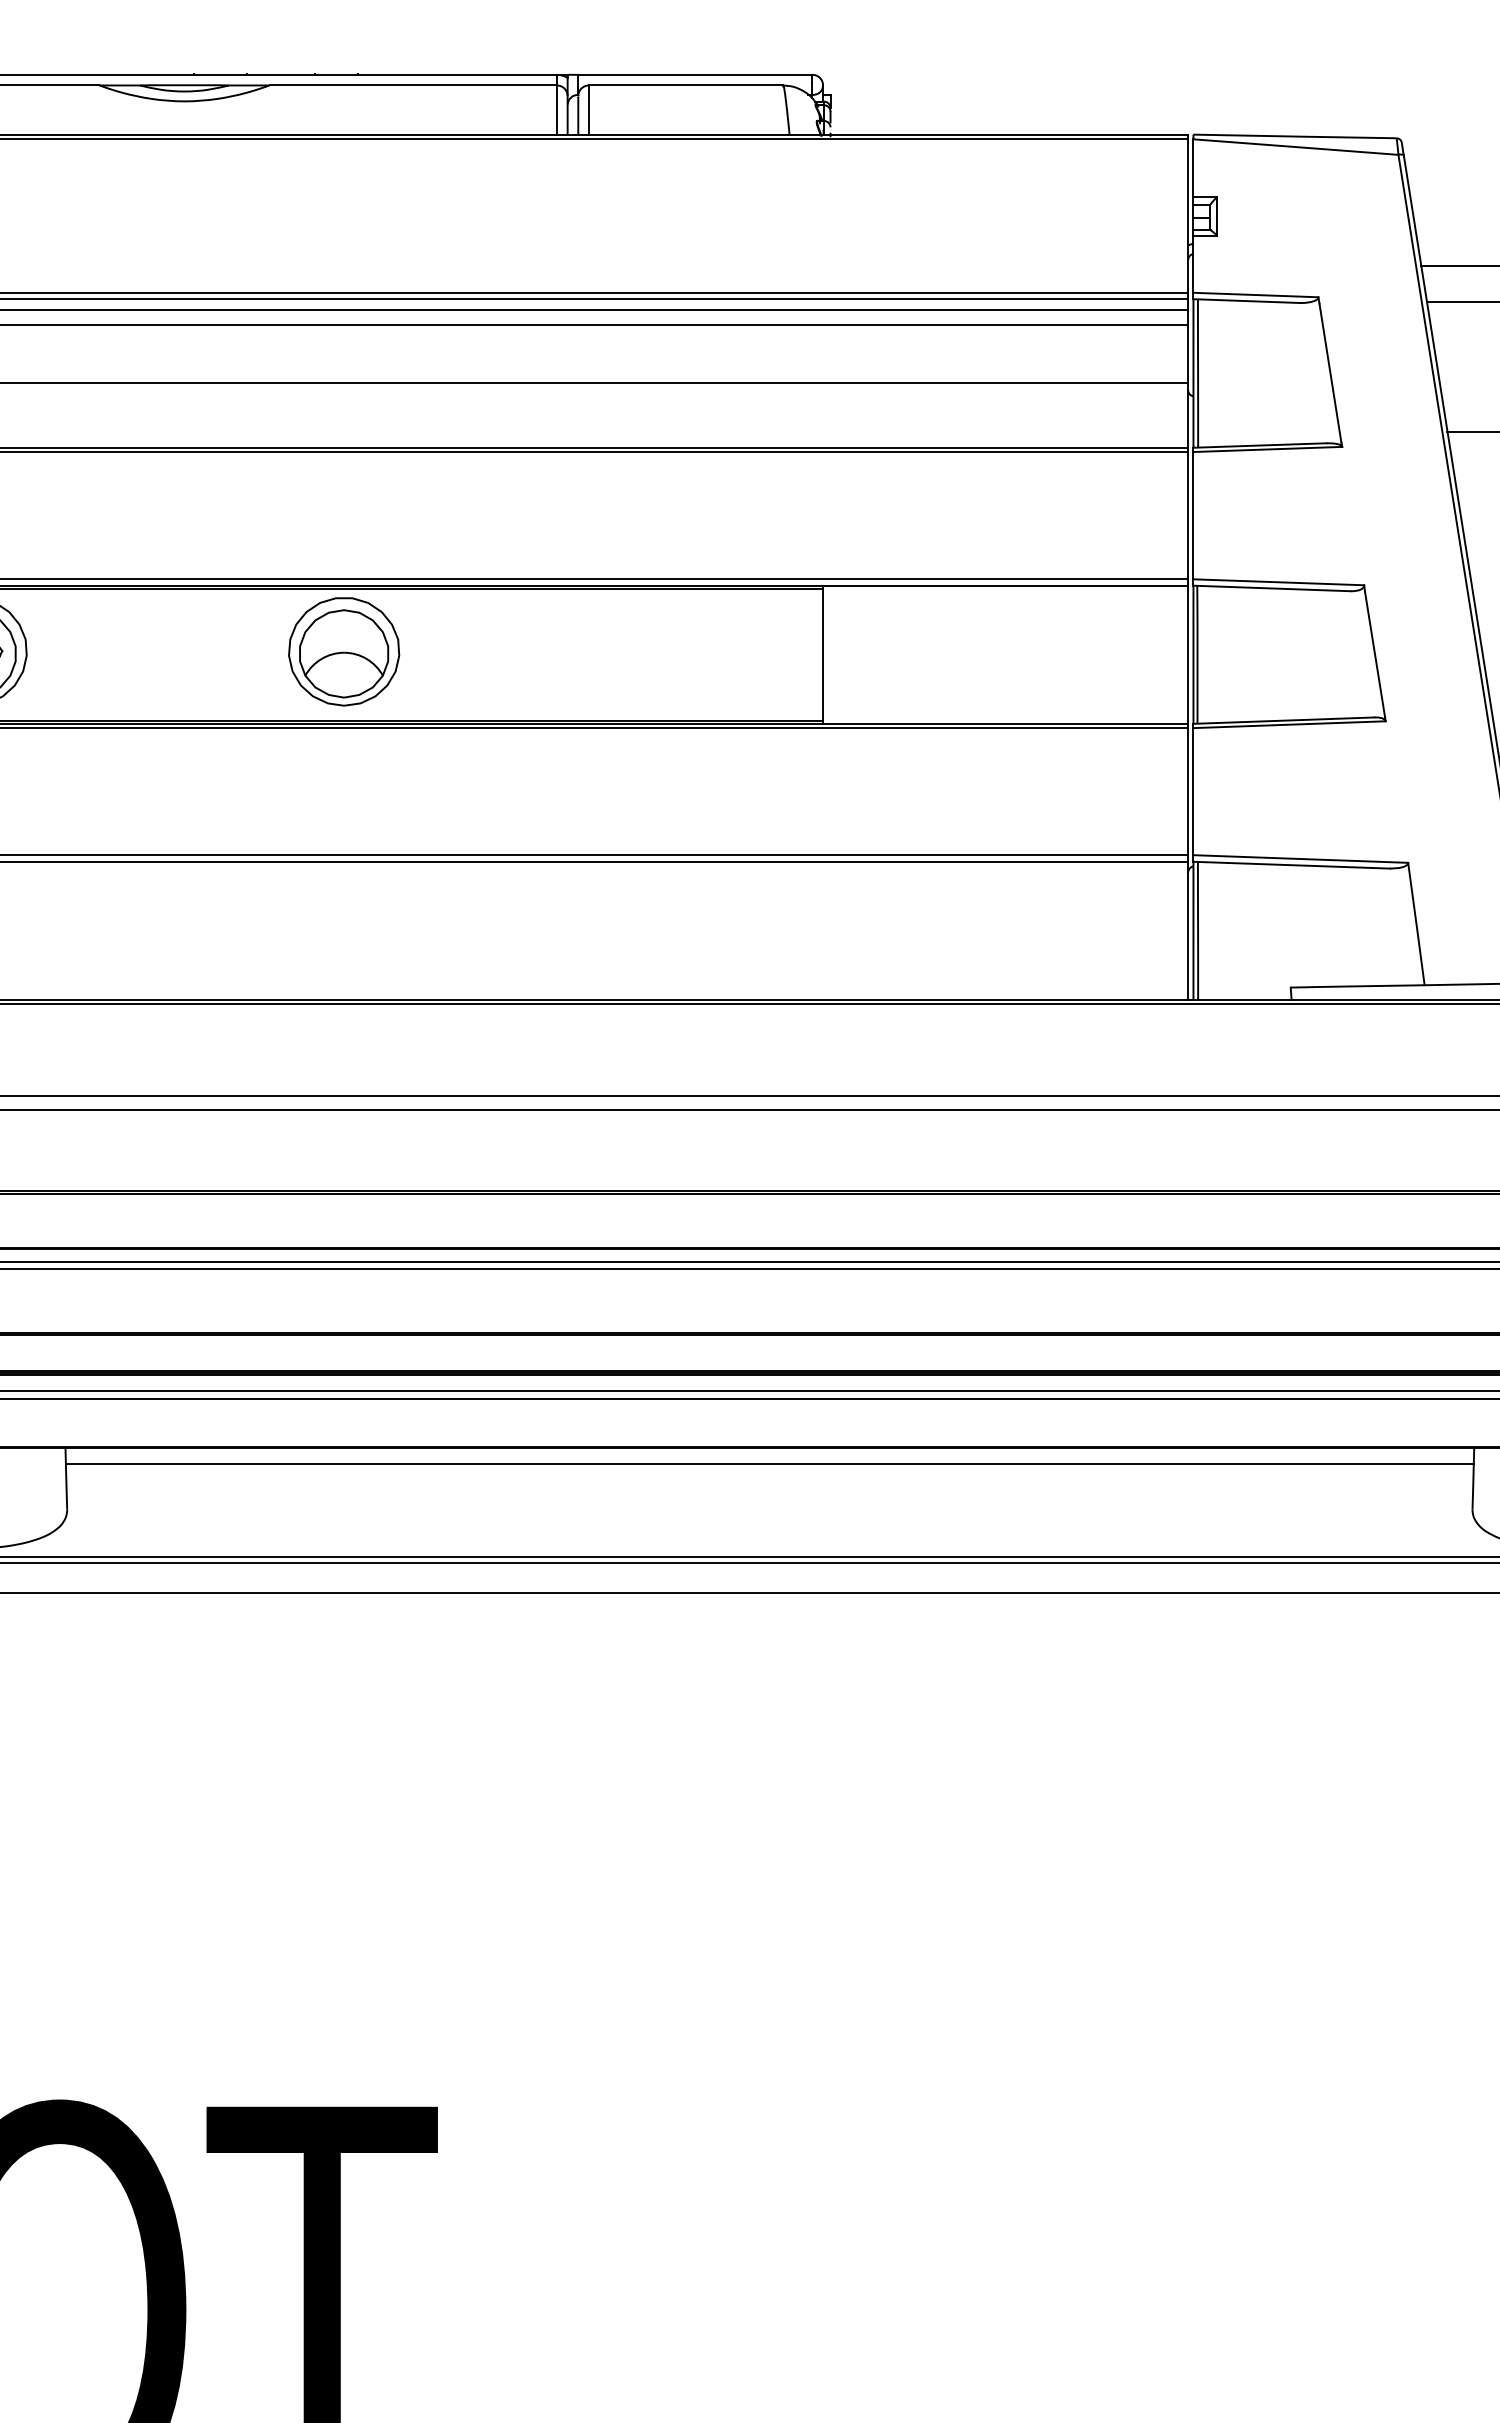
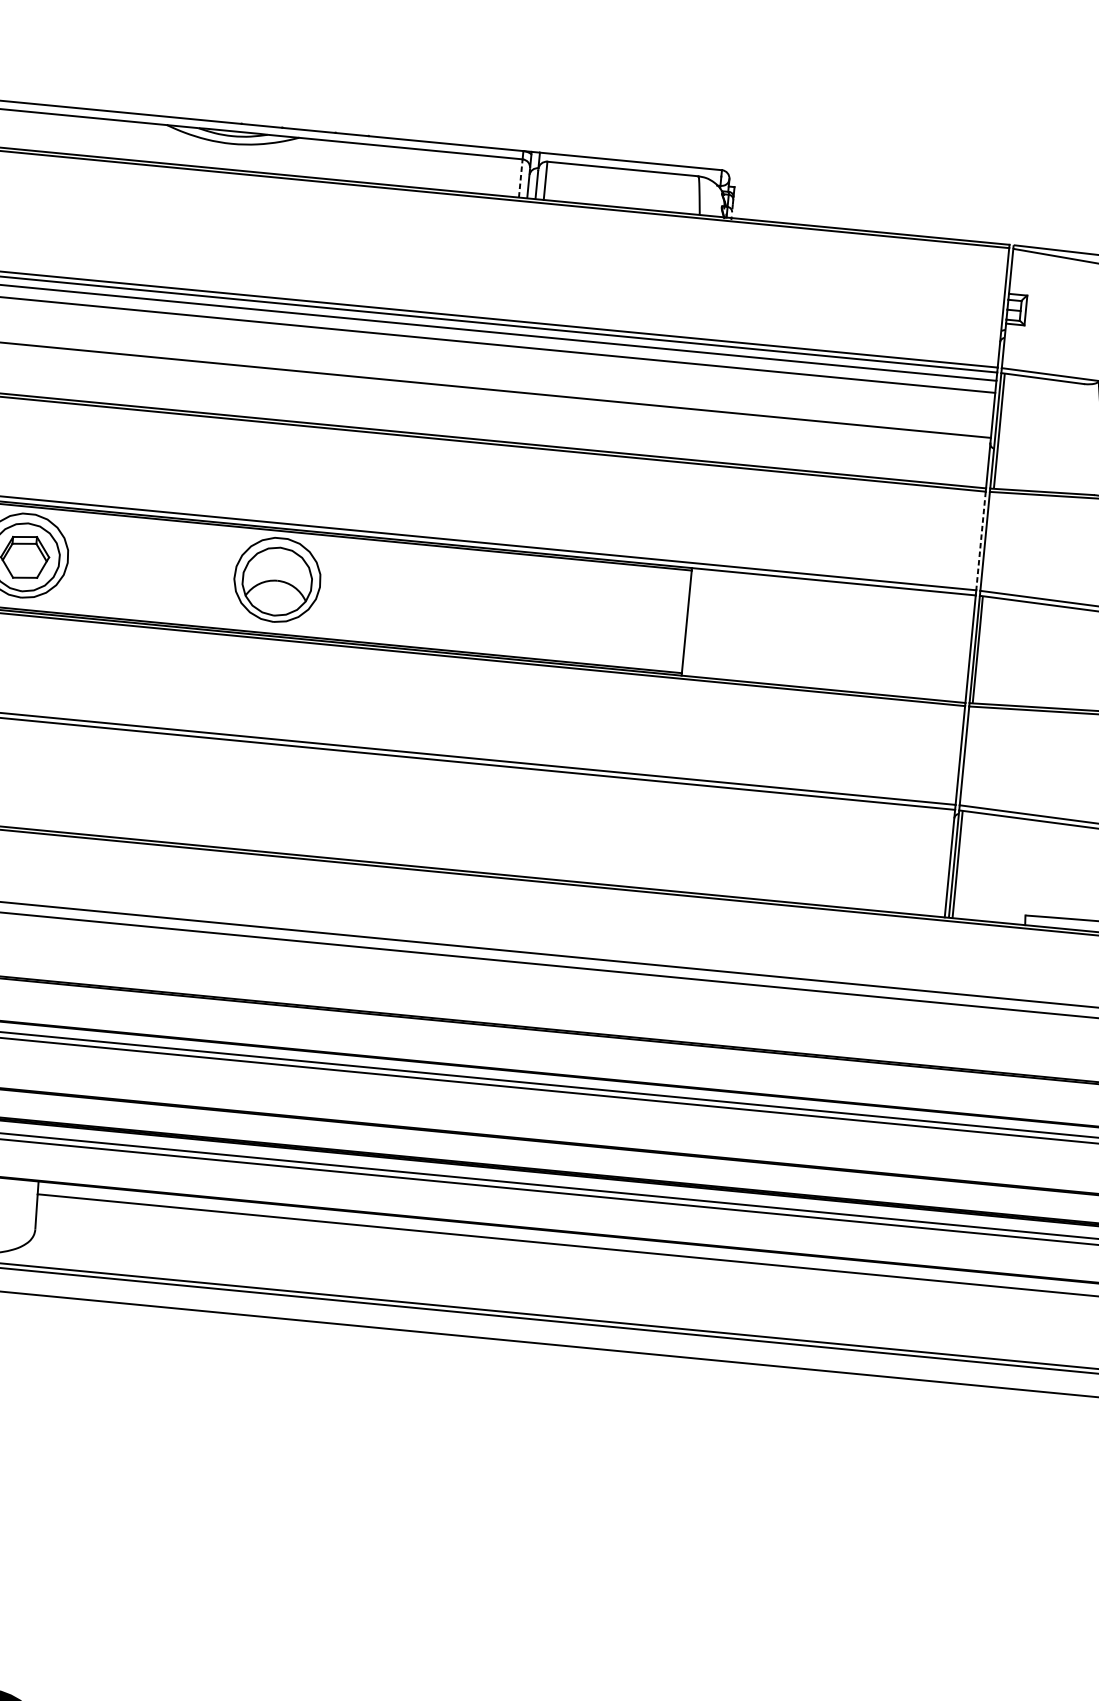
line: (557, 110) -> (521, 178), solid -> dashed
line: (1188, 516) -> (981, 541), solid -> dashed
part: (344, 651) -> (277, 579), moved

